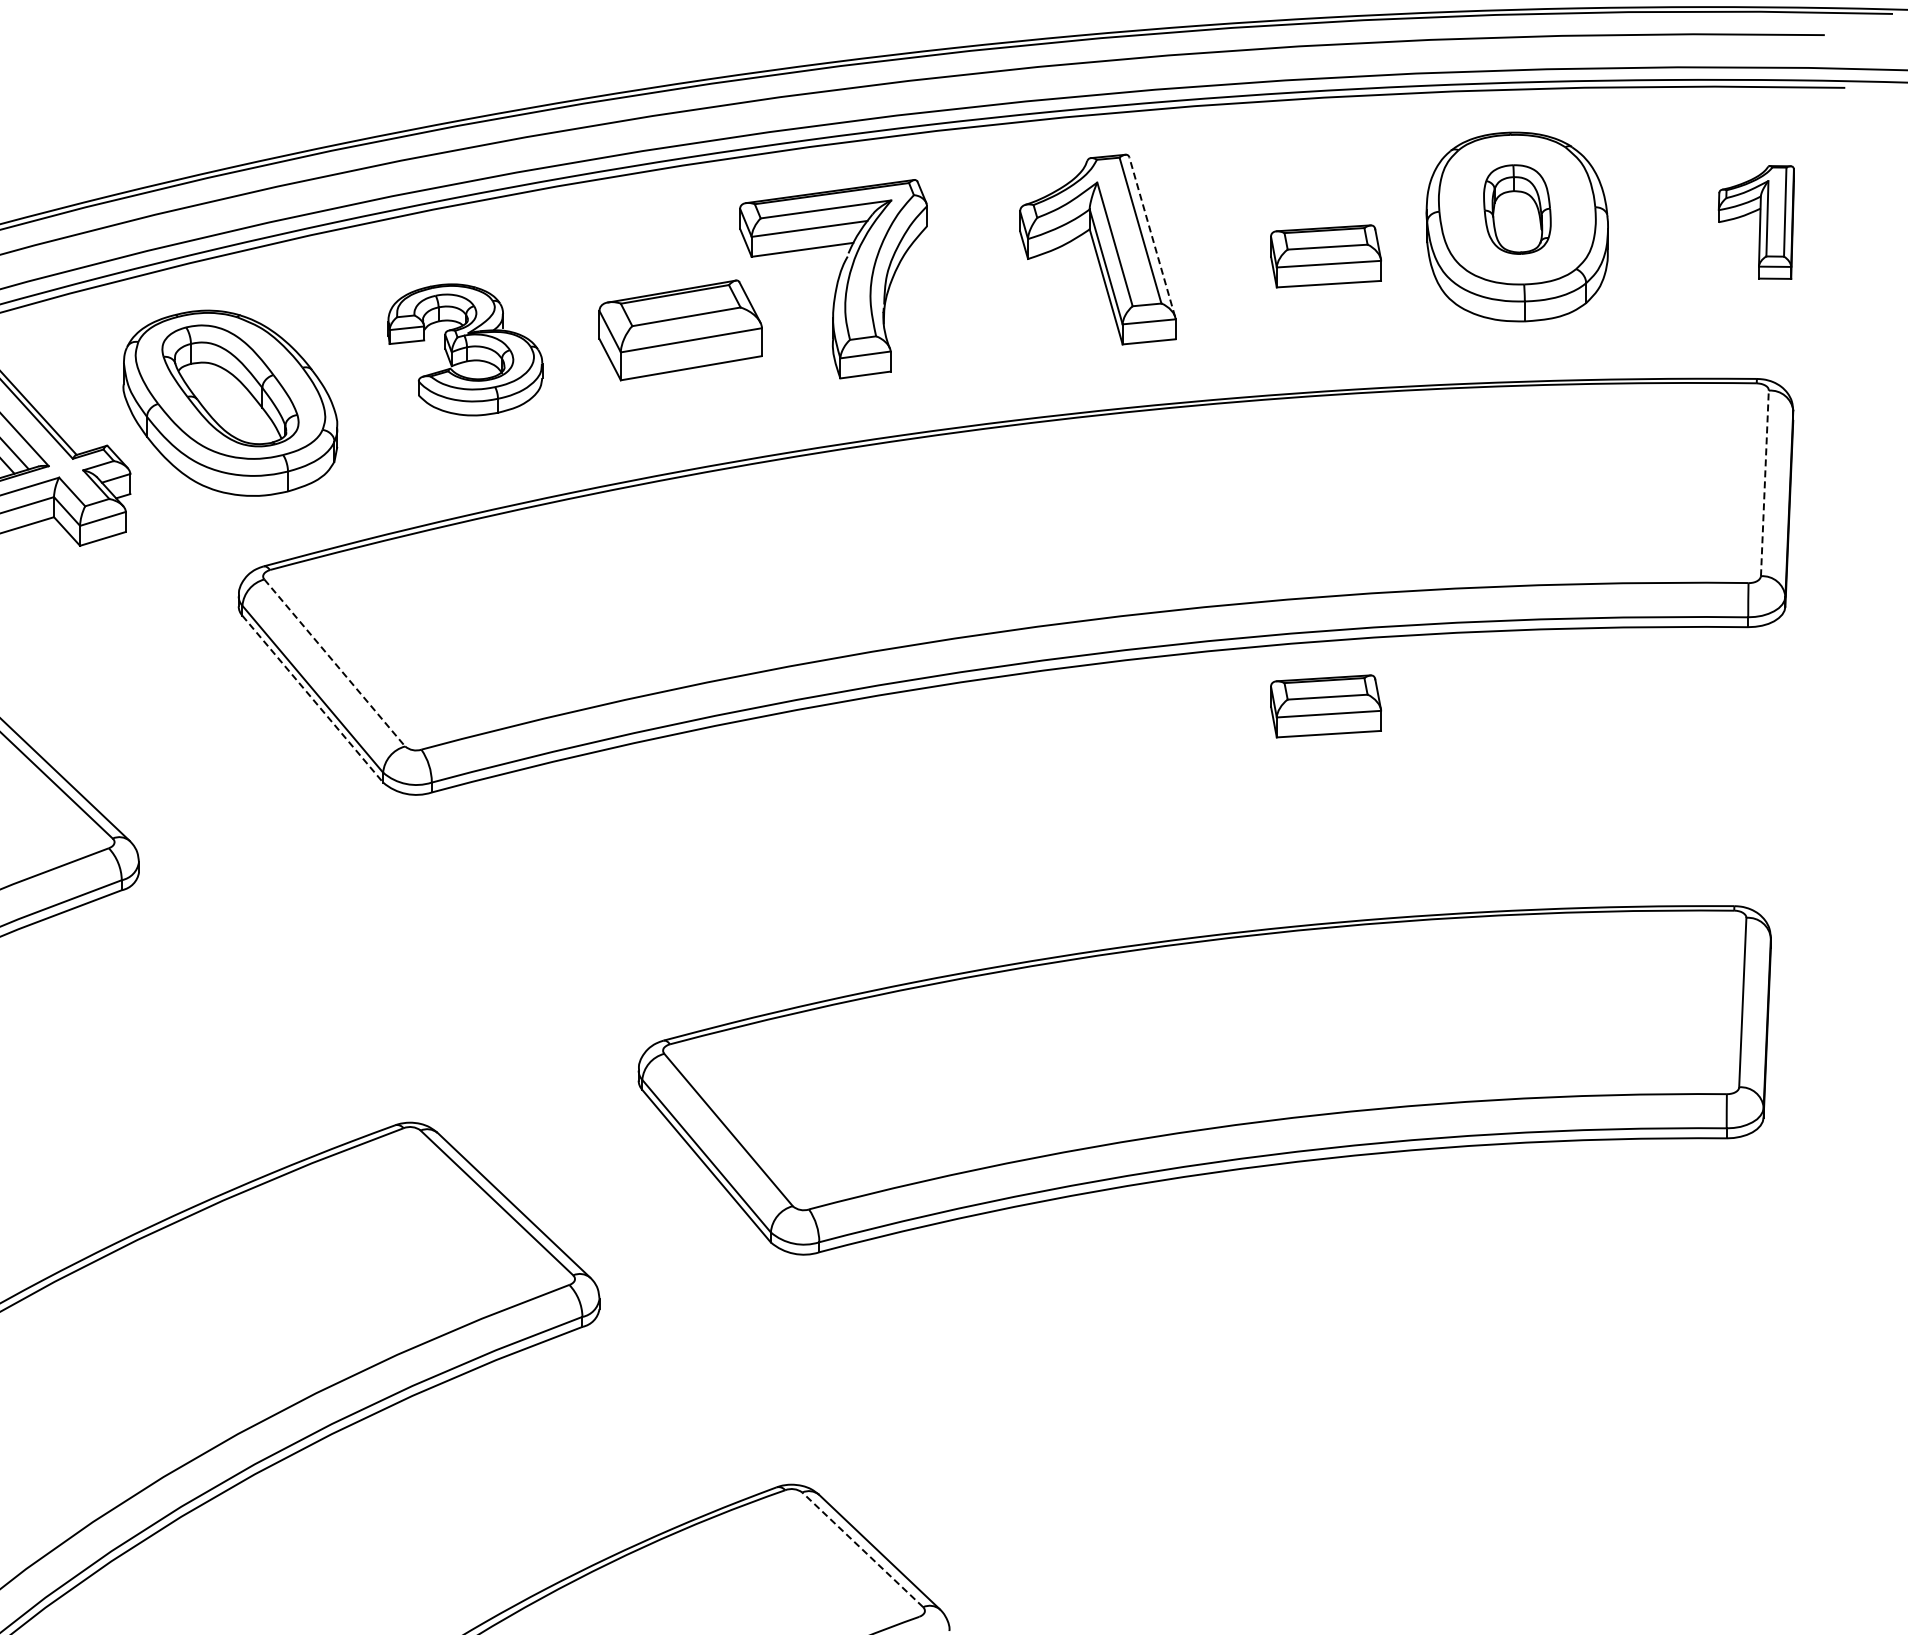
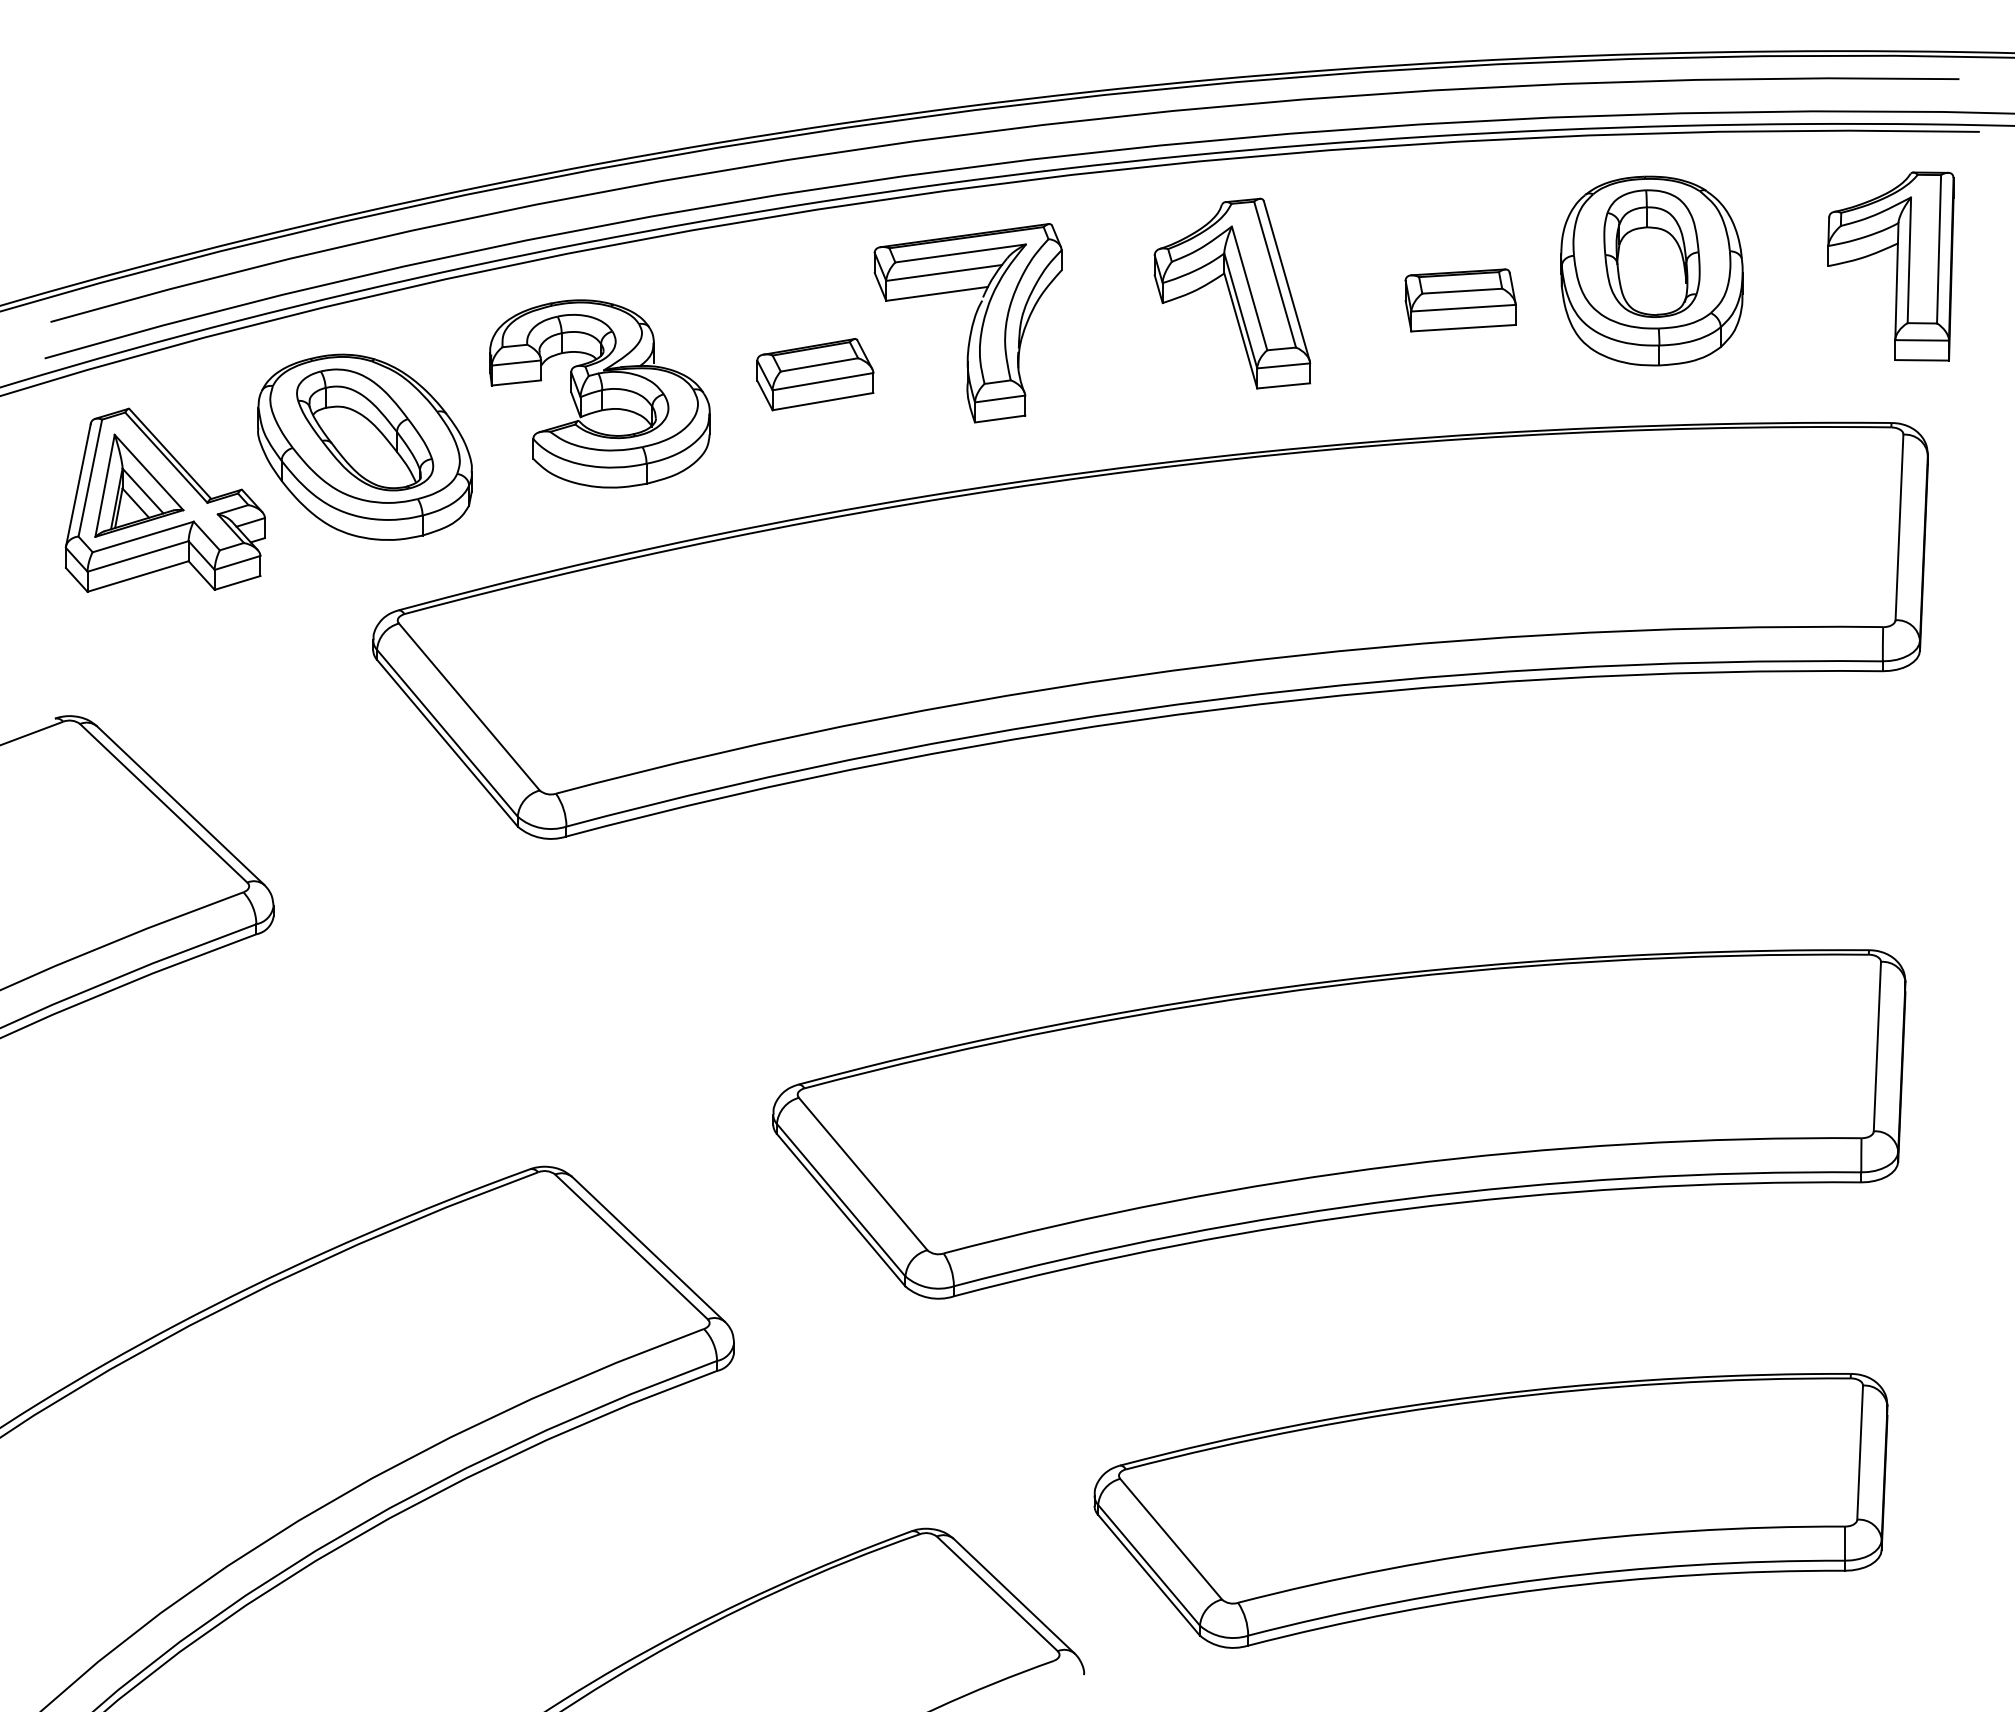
part: (1516, 209) -> (1651, 253), size x1.43
part: (1755, 222) -> (1890, 266), size x1.67
line: (1151, 237) -> (1286, 281), dashed -> solid
part: (680, 330) -> (815, 374), size x0.71
part: (464, 349) -> (599, 393), size x1.43
line: (1764, 483) -> (1899, 527), dashed -> solid
line: (334, 663) -> (469, 707), dashed -> solid
line: (312, 699) -> (447, 743), dashed -> solid
part: (1325, 706) -> (1460, 750), removed
part: (1355, 1466) -> (1490, 1510), added
line: (862, 1549) -> (997, 1593), dashed -> solid

